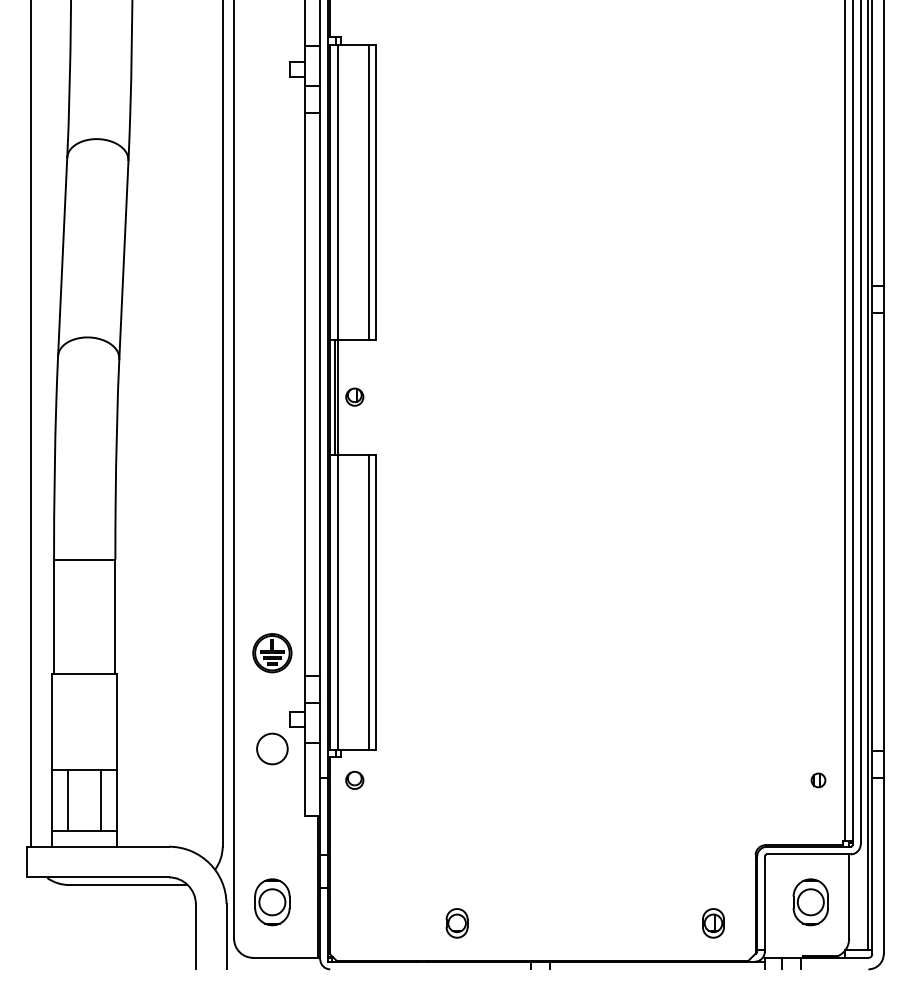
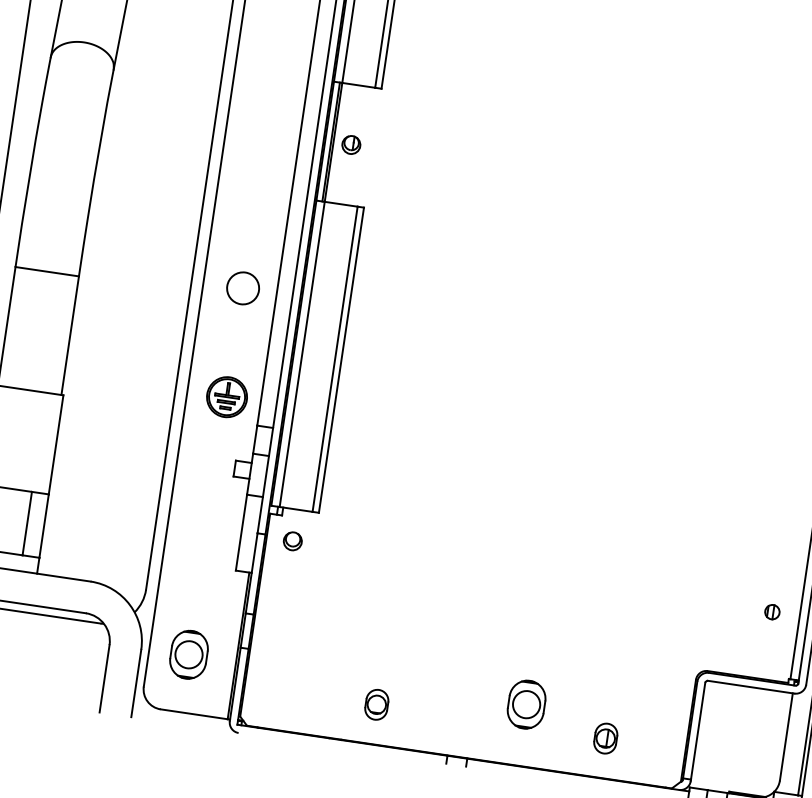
circle: (272, 748) -> (243, 287), moved
part: (810, 902) -> (526, 704), moved
part: (713, 923) -> (605, 738), moved

